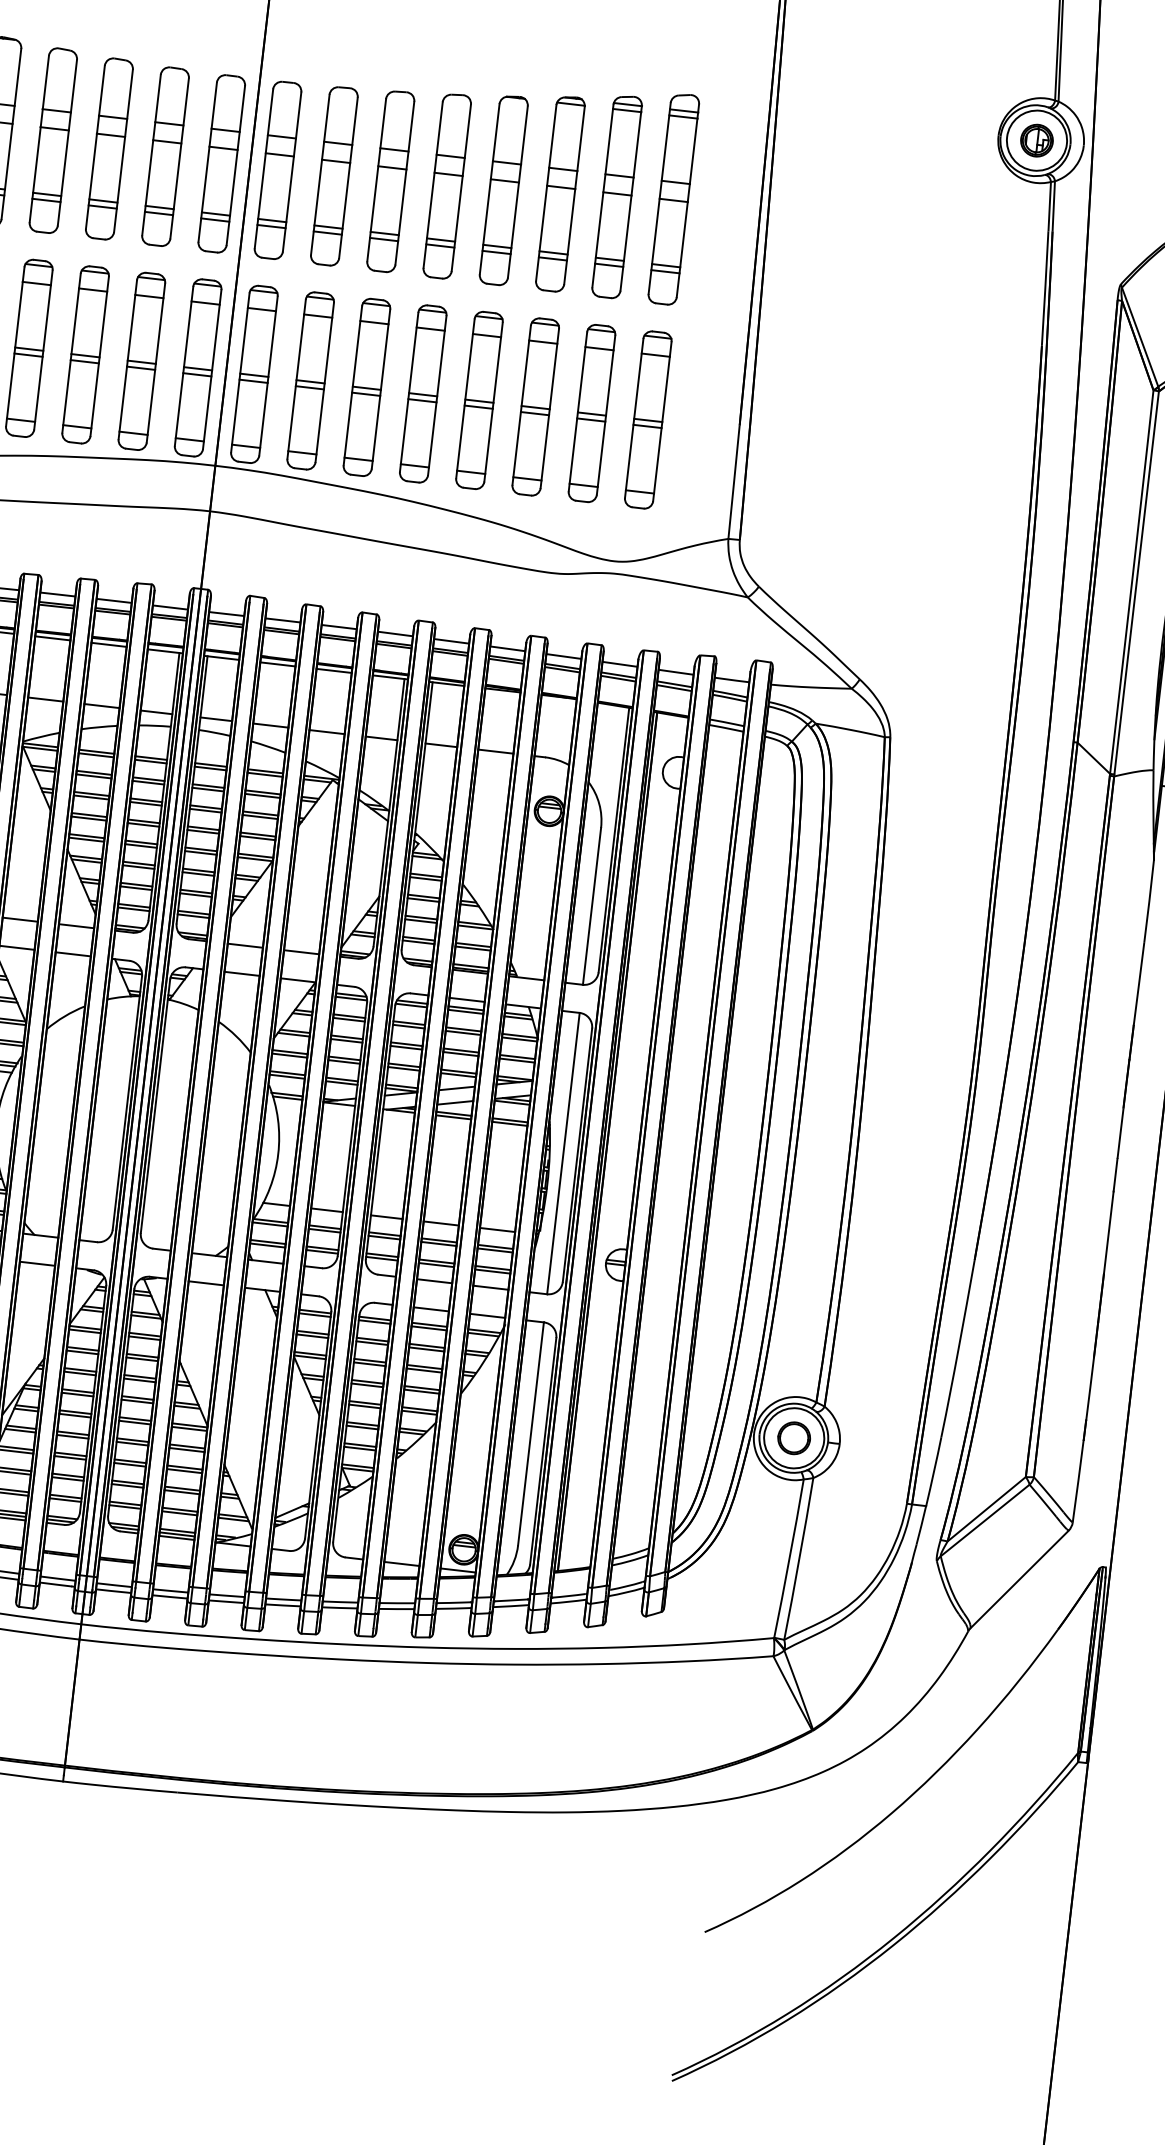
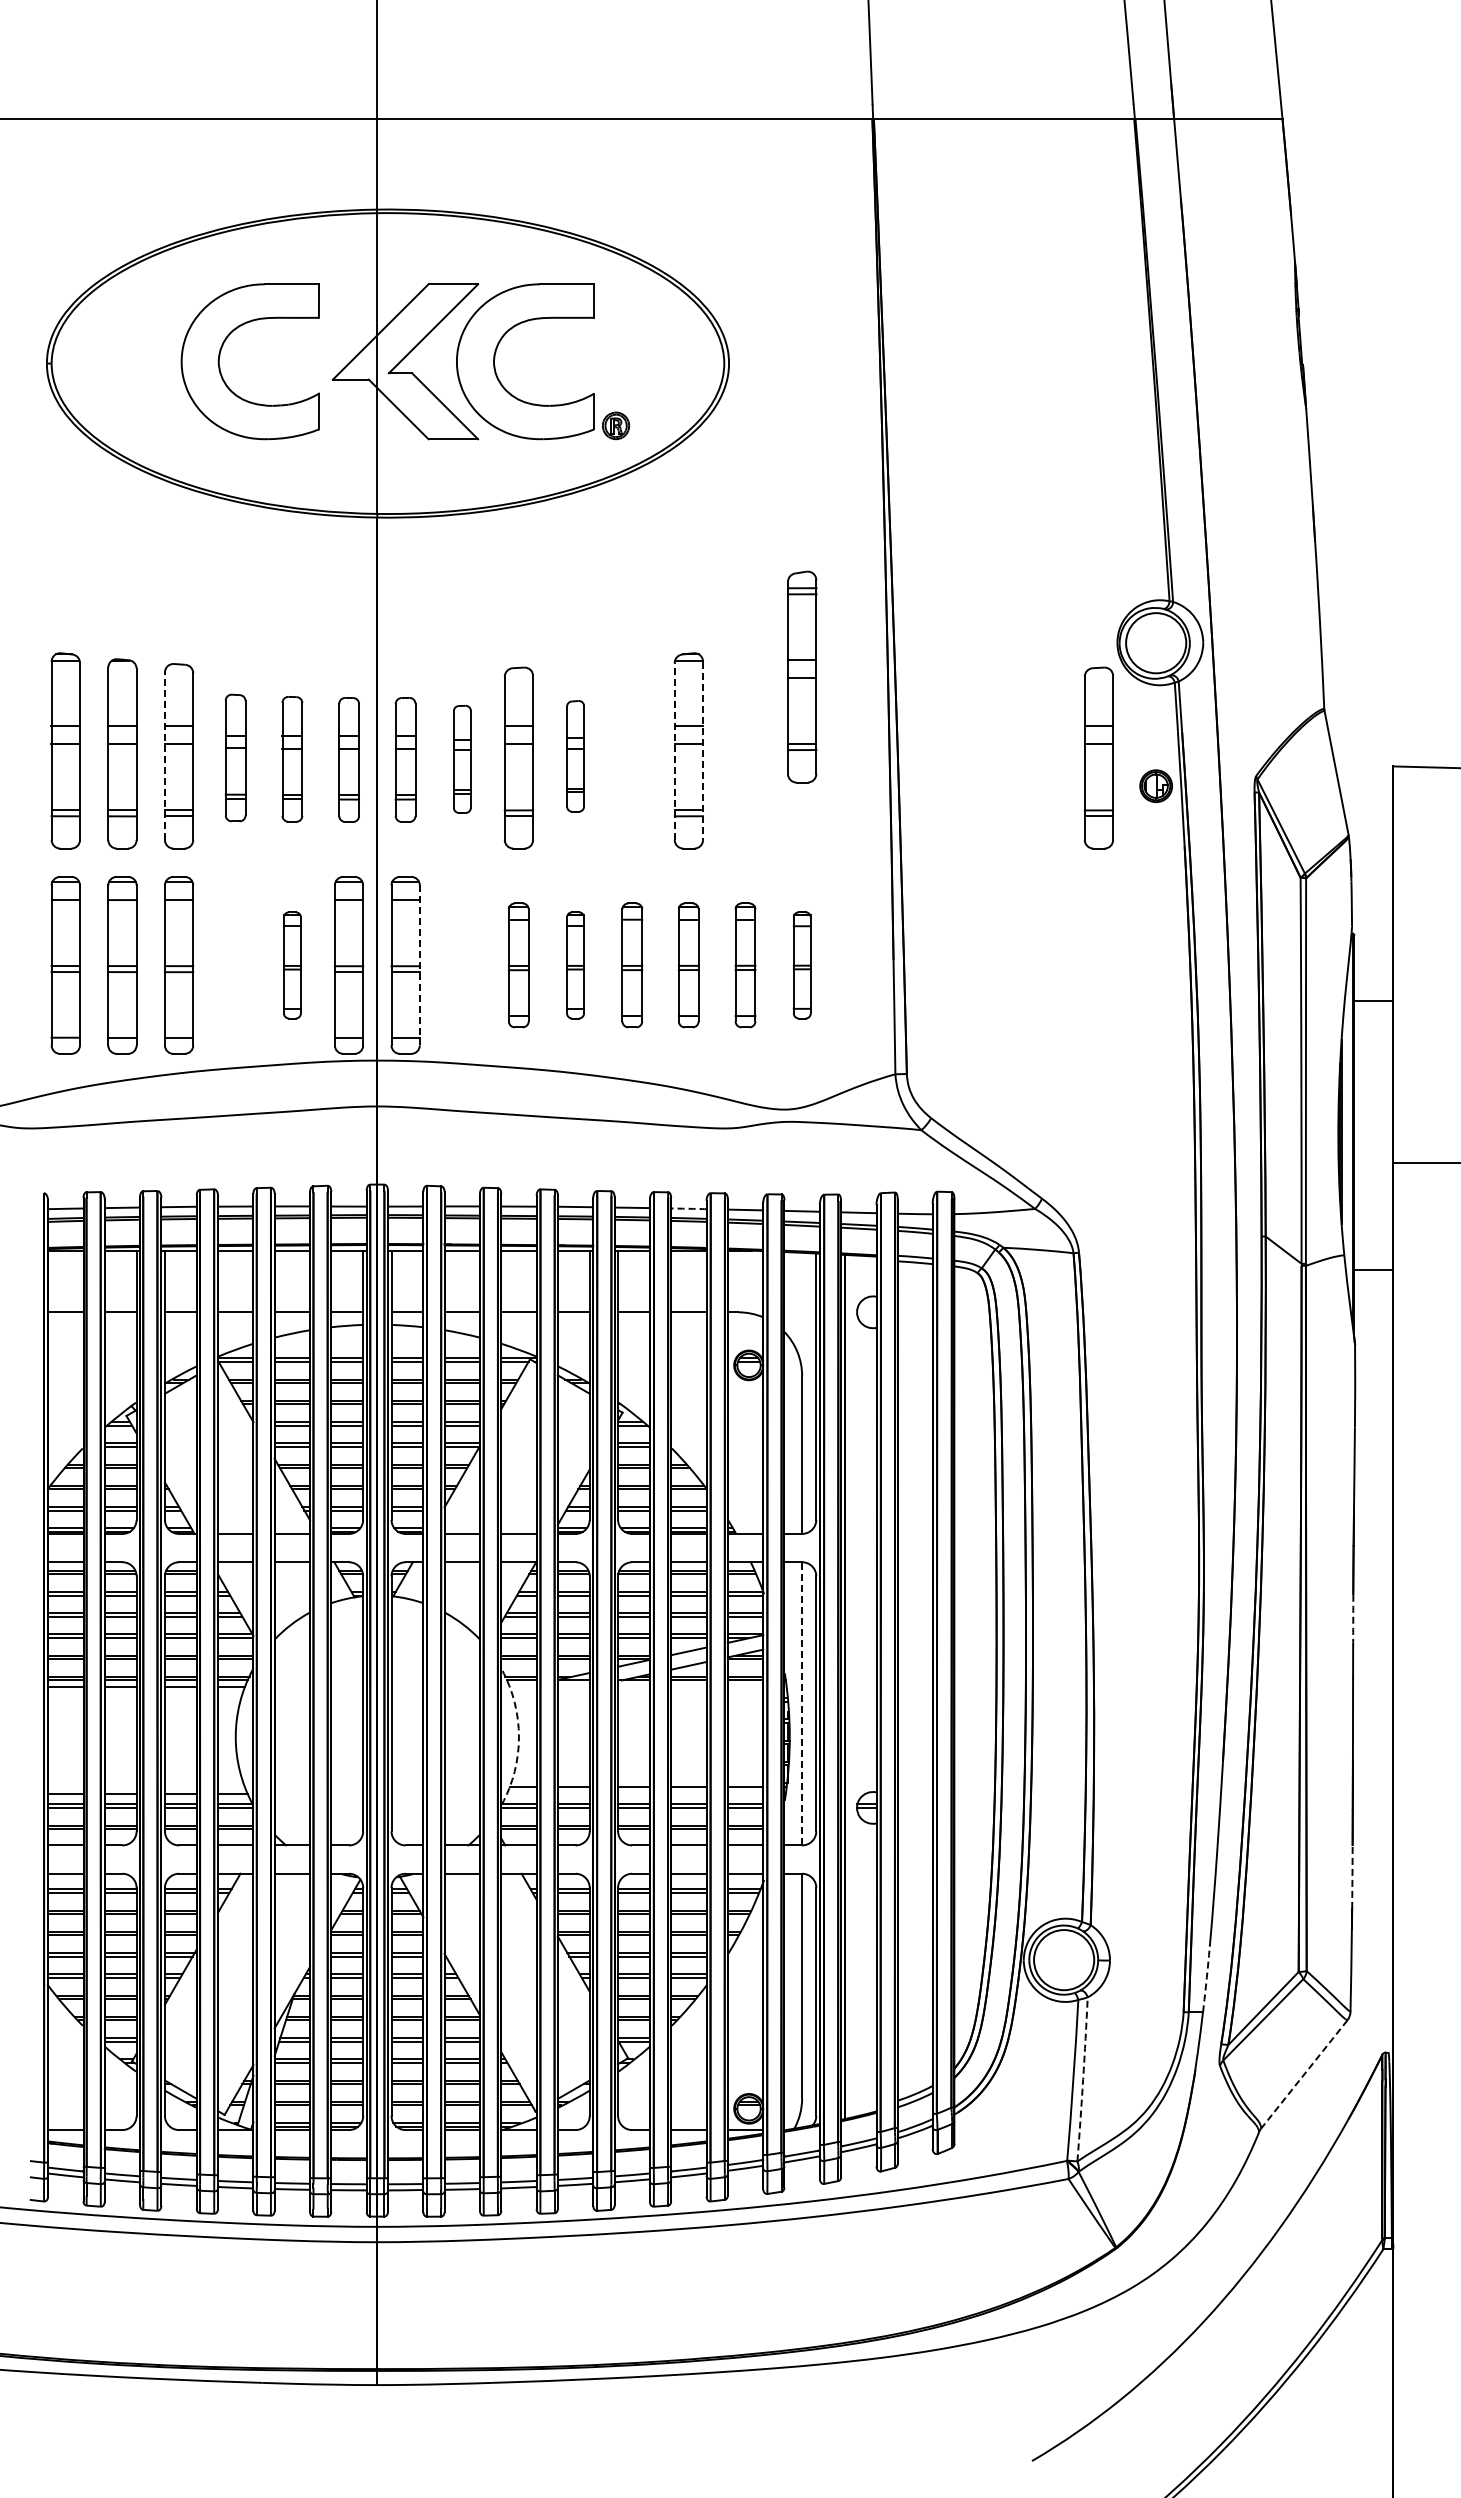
line: (38, 139) -> (164, 756), solid -> dashed
part: (1036, 139) -> (1155, 785), moved
part: (109, 148) -> (235, 757), size x0.7
part: (165, 156) -> (292, 759), size x0.7
part: (222, 163) -> (349, 759), size x0.7
part: (277, 169) -> (405, 759), size x0.7
part: (334, 176) -> (462, 759), size x0.6
part: (447, 186) -> (575, 756), size x0.6
part: (504, 190) -> (632, 753), removed
line: (546, 192) -> (674, 751), solid -> dashed
line: (574, 196) -> (703, 751), solid -> dashed
part: (617, 197) -> (745, 747), removed
part: (674, 198) -> (802, 676), moved
part: (966, 247) -> (1098, 757), added
part: (85, 355) -> (235, 965), removed
part: (142, 361) -> (292, 965), size x0.6
line: (268, 376) -> (419, 965), solid -> dashed
part: (310, 381) -> (462, 965), removed
part: (366, 387) -> (518, 965), size x0.7
part: (423, 394) -> (575, 965), size x0.6
part: (479, 400) -> (632, 965), size x0.7
part: (535, 407) -> (688, 965), size x0.7
part: (592, 413) -> (745, 965), size x0.7
part: (648, 420) -> (802, 965), size x0.6
arc: (507, 648) -> (688, 1208), solid -> dashed
arc: (1120, 1134) -> (1353, 1620), solid -> dashed
line: (563, 1153) -> (802, 1703), solid -> dashed
arc: (277, 1154) -> (518, 1737), solid -> dashed
arc: (1090, 1388) -> (1352, 1876), solid -> dashed
part: (793, 1437) -> (1063, 1959), removed
arc: (933, 1471) -> (1206, 1977), solid -> dashed
arc: (799, 1559) -> (1083, 2079), solid -> dashed
line: (1019, 1579) -> (1304, 2074), solid -> dashed

